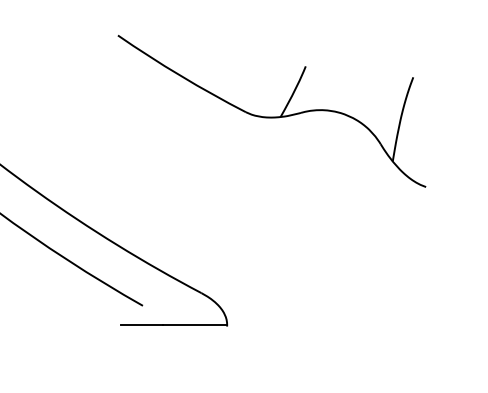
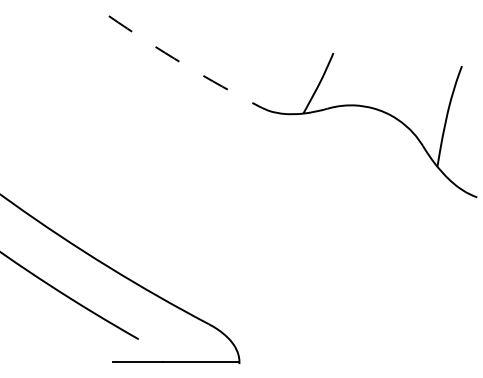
arc: (180, 75) -> (183, 63), solid -> dashed

